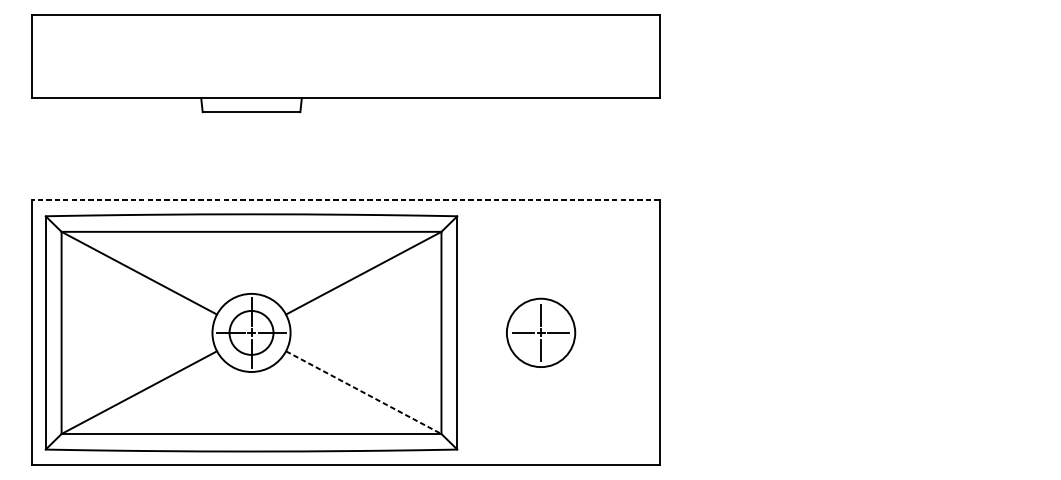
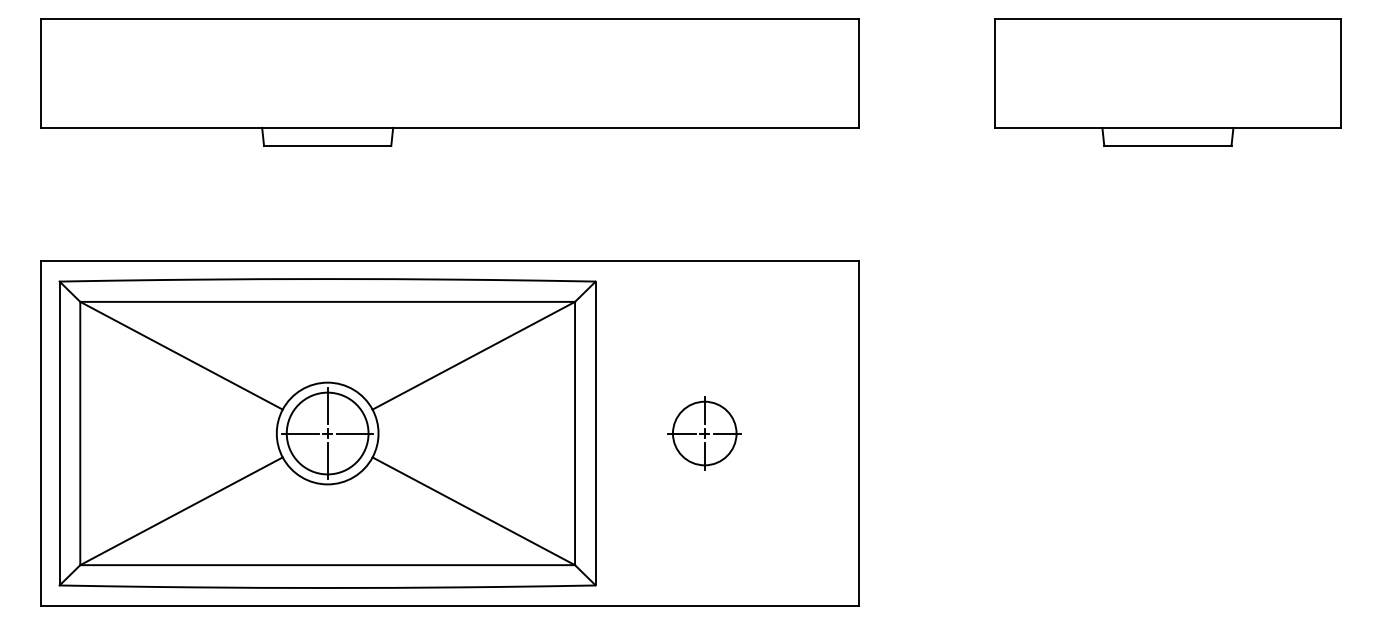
part: (896, 63) -> (1167, 82), added
line: (345, 200) -> (450, 260), dashed -> solid
circle: (251, 332) -> (327, 433), size x1.43
circle: (540, 332) -> (704, 433), size x0.71
line: (363, 392) -> (473, 511), dashed -> solid

